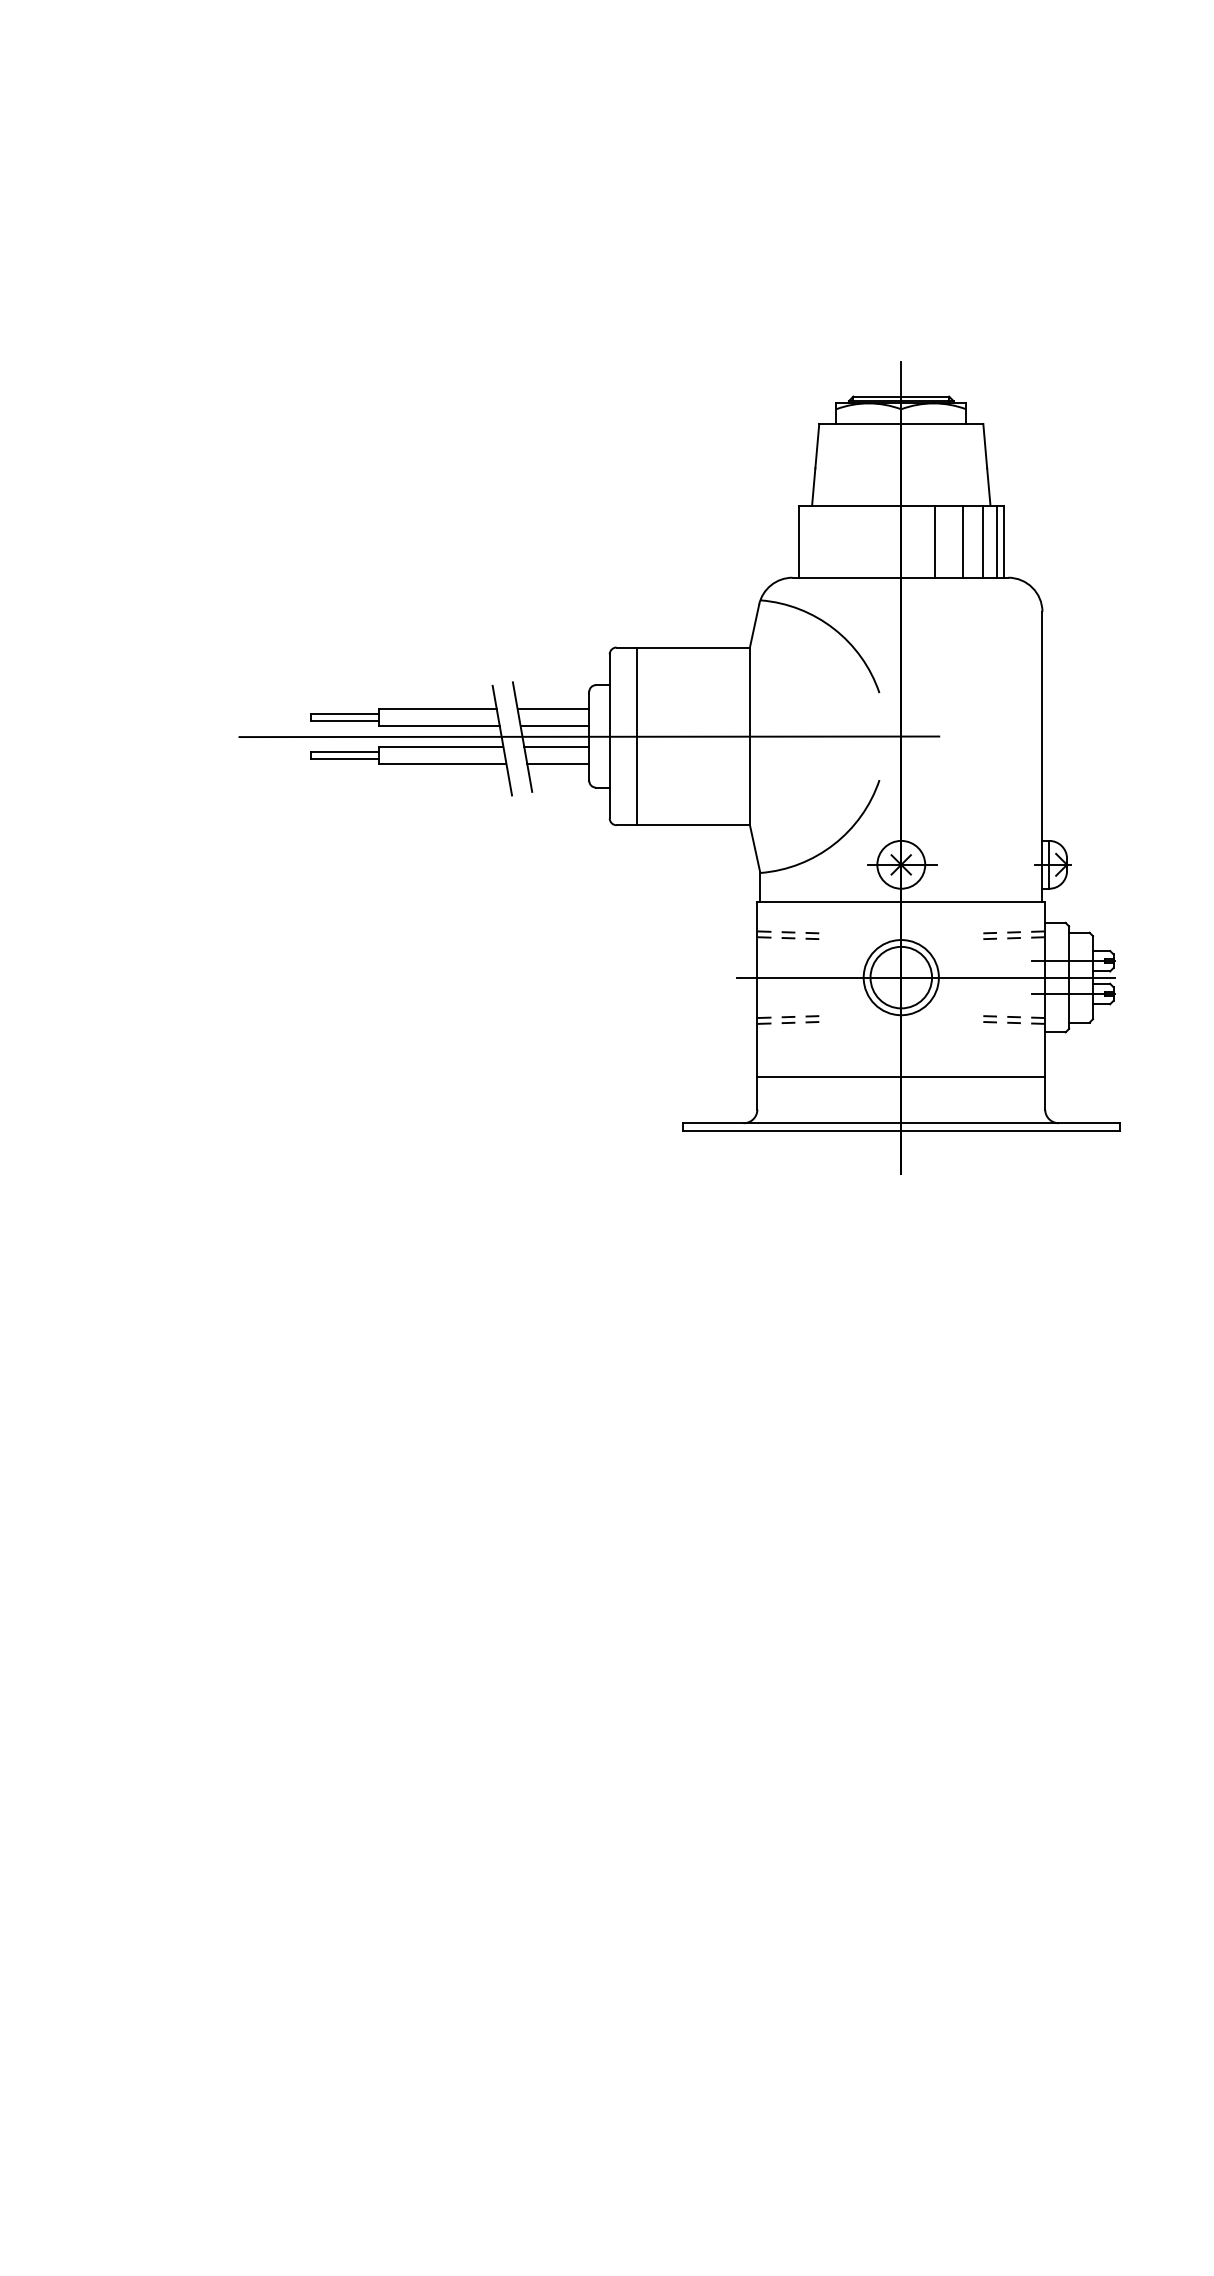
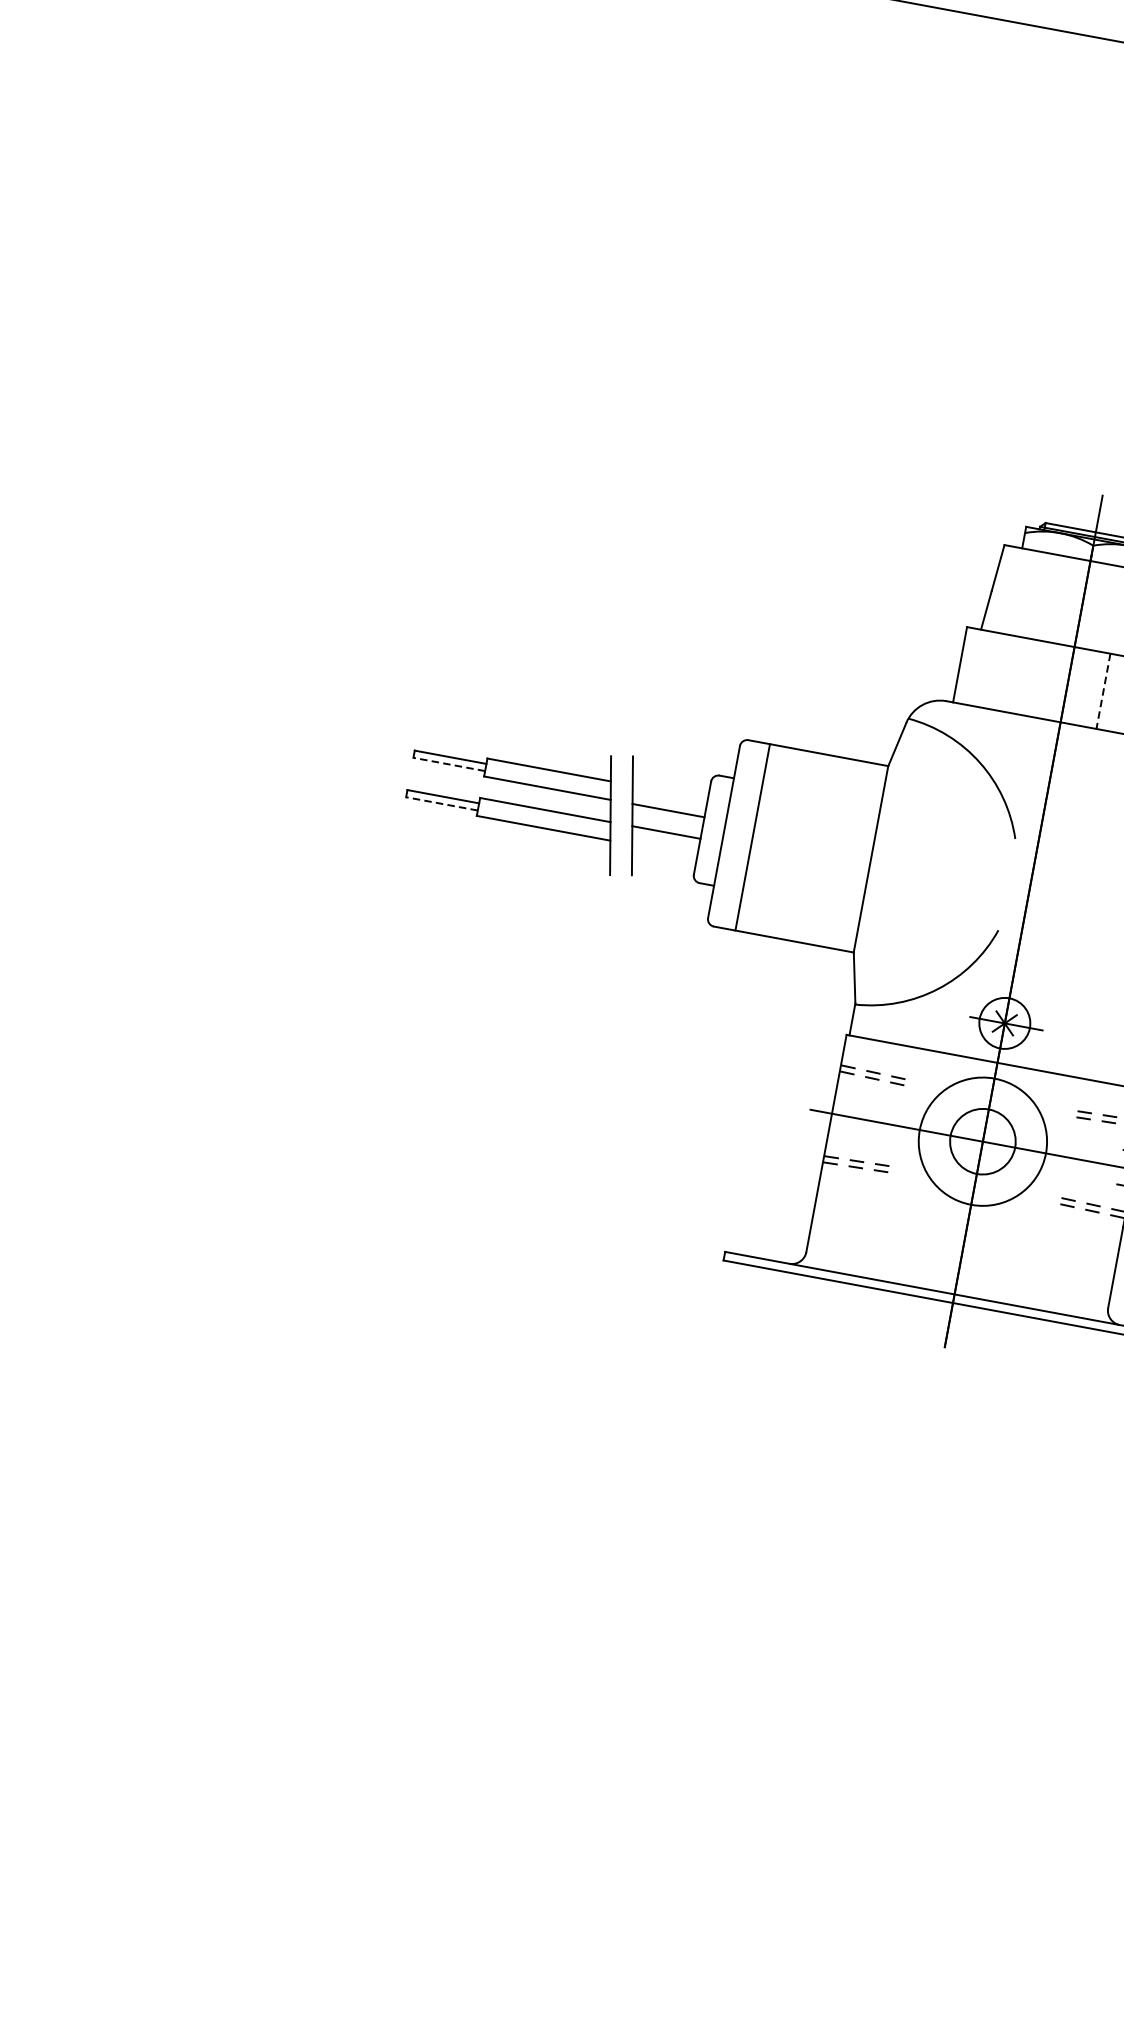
line: (935, 541) -> (1103, 690), solid -> dashed
line: (553, 709) -> (670, 792), removed
line: (344, 721) -> (448, 764), solid -> dashed
line: (589, 736) -> (702, 828), removed
line: (344, 758) -> (441, 803), solid -> dashed
line: (558, 763) -> (665, 850), removed
circle: (900, 977) -> (982, 1141), size x1.6
line: (901, 1076) -> (963, 1245), removed

